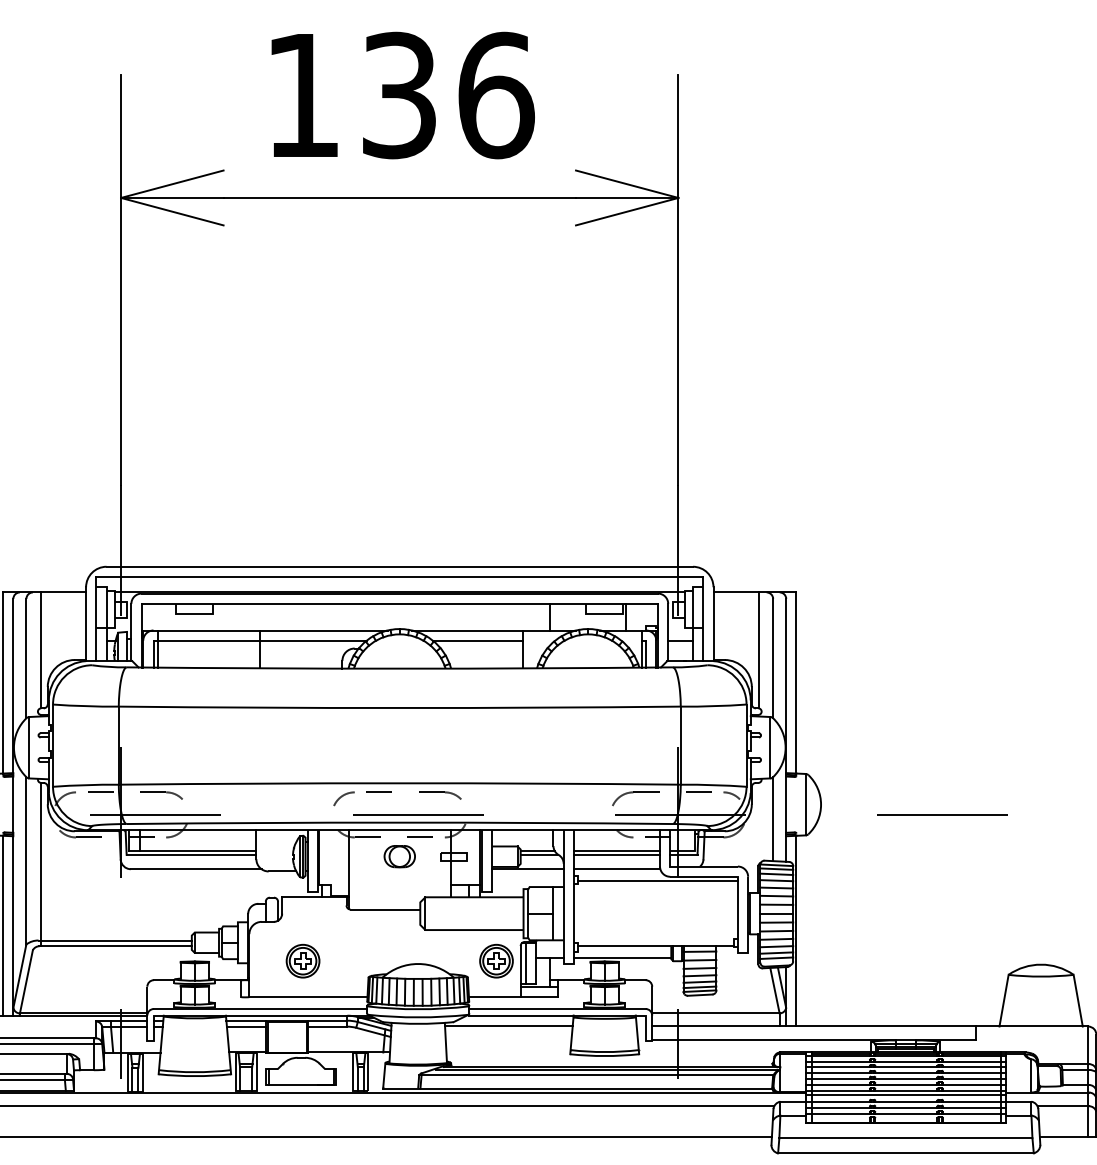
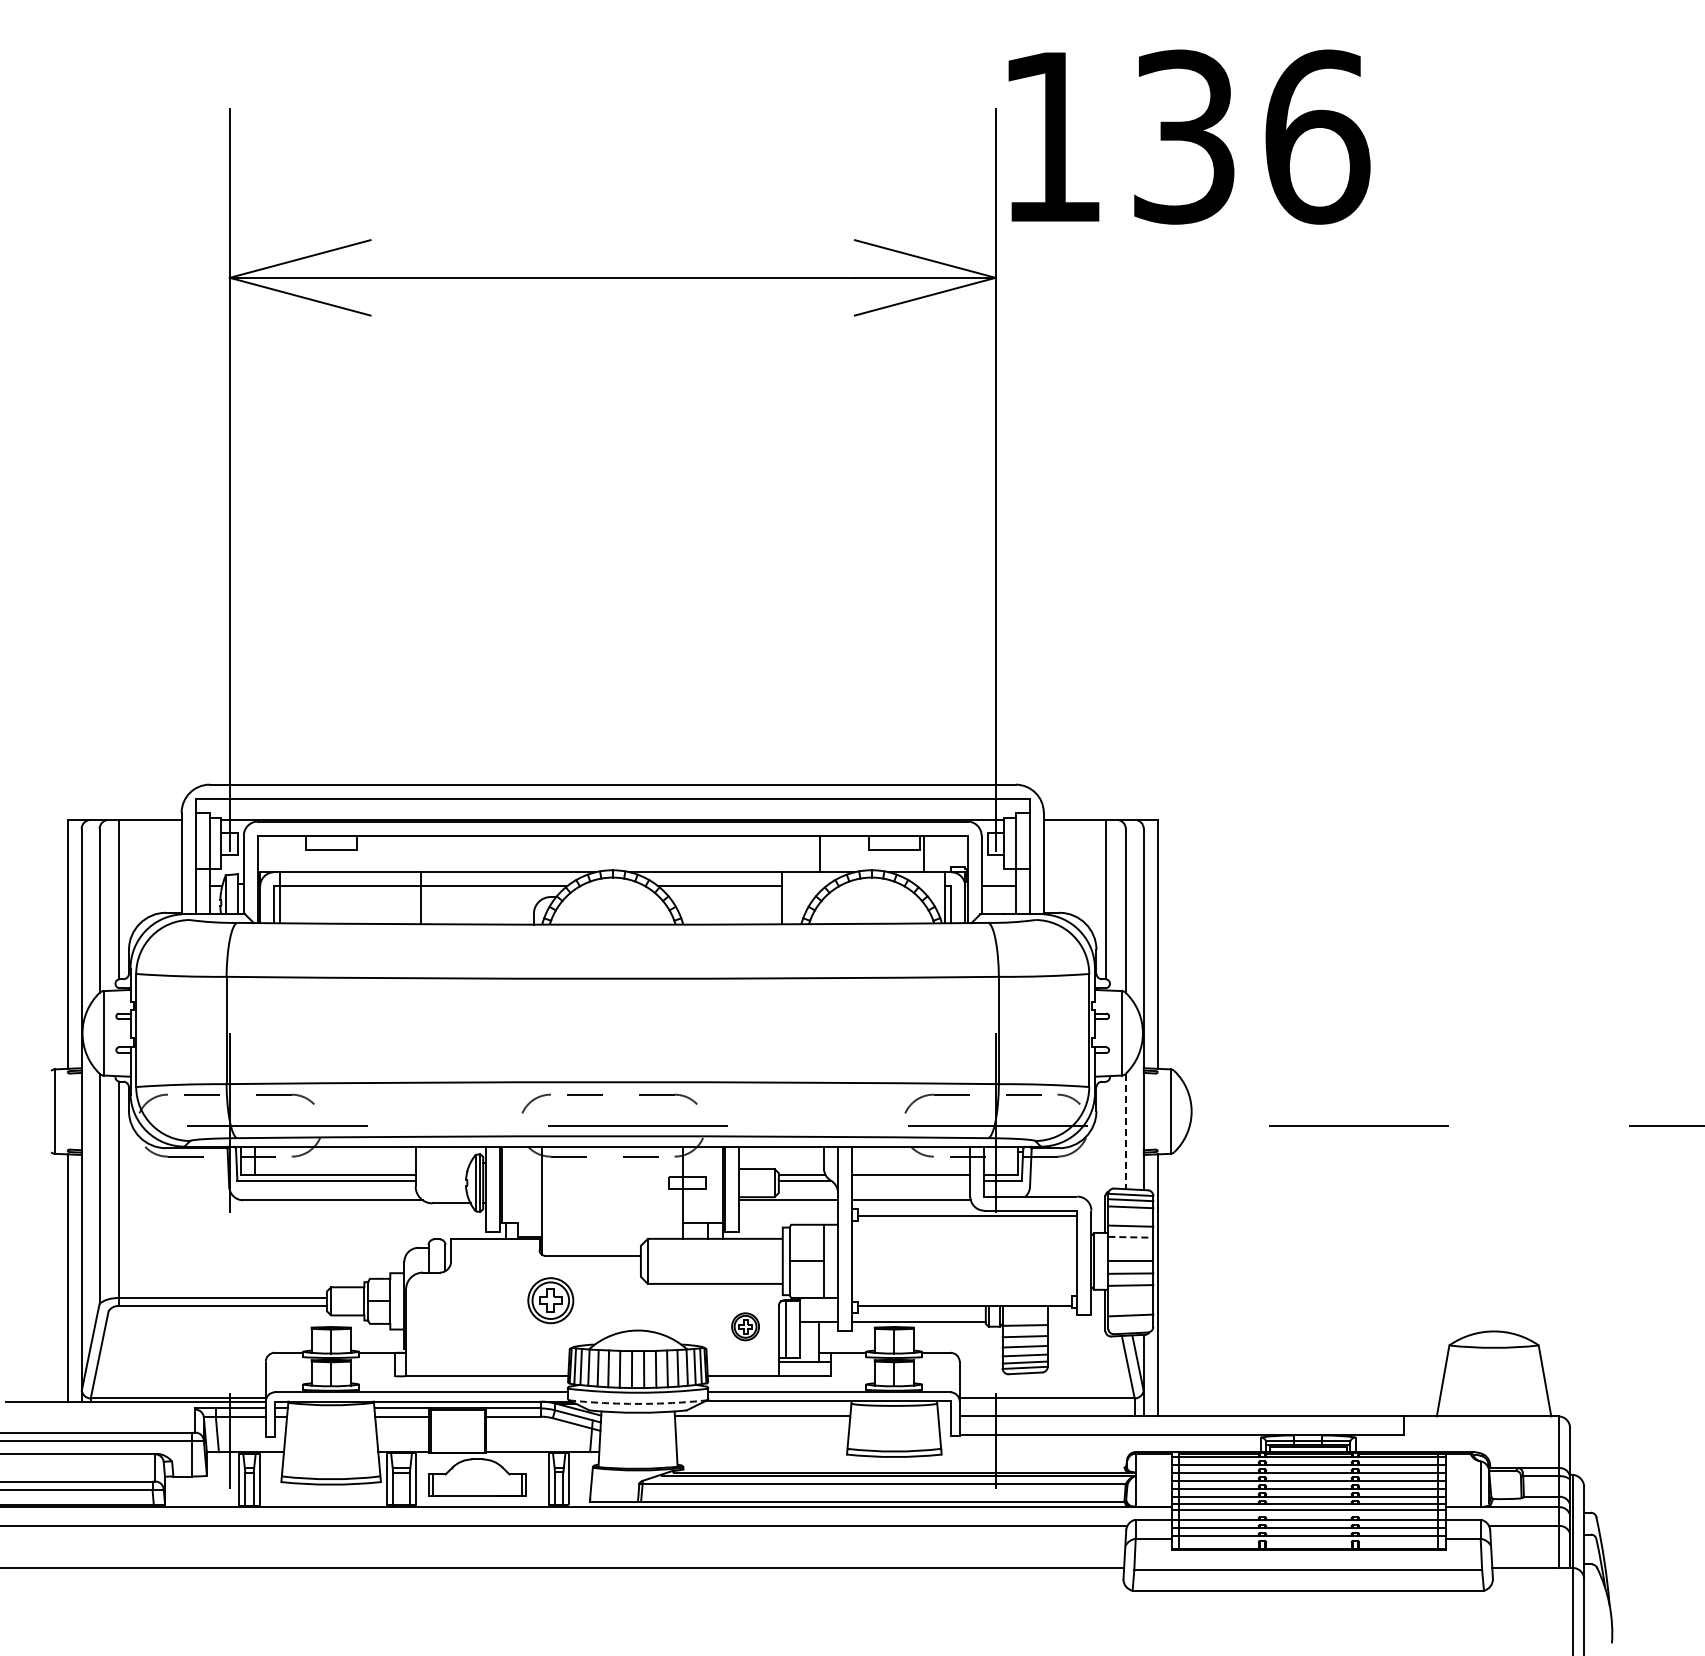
text: (403, 95) -> (1189, 136), moved
line: (772, 819) -> (1125, 1131), solid -> dashed
line: (617, 854) -> (911, 1180), removed
part: (399, 856) -> (612, 1182), removed
line: (776, 880) -> (1130, 1215), removed
line: (776, 896) -> (1130, 1237), solid -> dashed
line: (776, 904) -> (1130, 1248), removed
line: (776, 939) -> (1130, 1296), removed
line: (776, 946) -> (1130, 1306), removed
line: (699, 951) -> (1024, 1313), removed
line: (776, 958) -> (1130, 1322), removed
part: (302, 961) -> (550, 1300), moved
part: (496, 961) -> (745, 1326), size x0.6
arc: (418, 1017) -> (638, 1403), solid -> dashed

